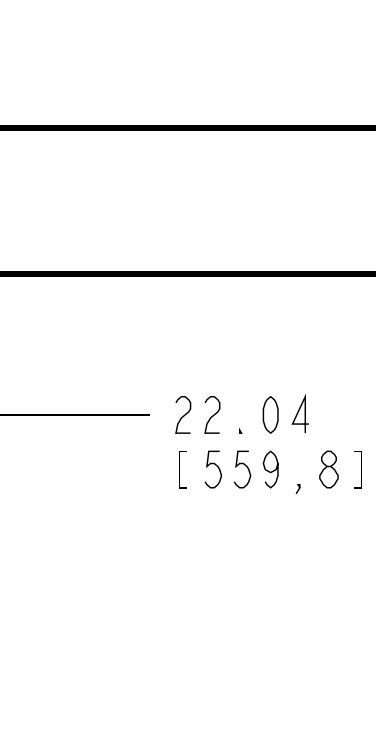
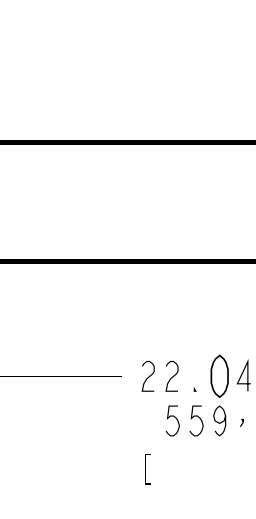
part: (270, 414) -> (219, 376), size x1.4
line: (179, 469) -> (145, 469), moved
line: (298, 488) -> (242, 422), moved

